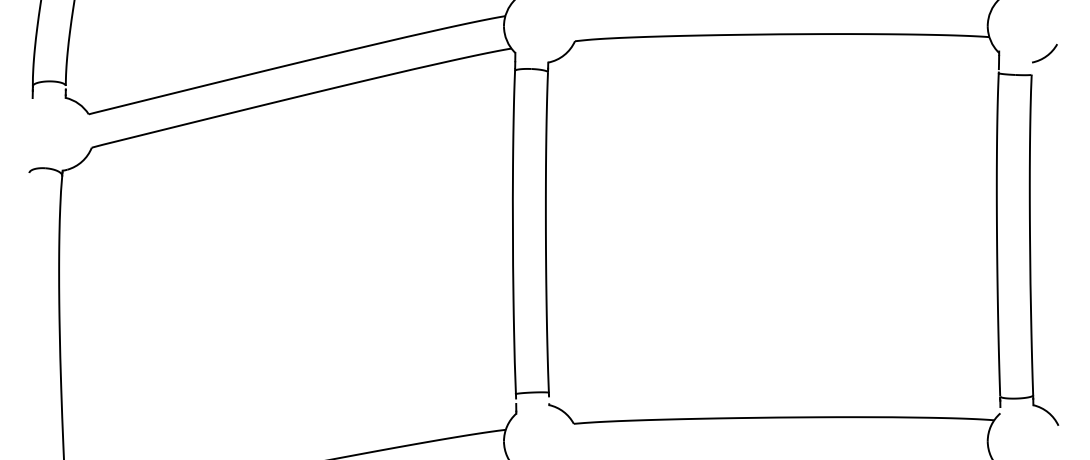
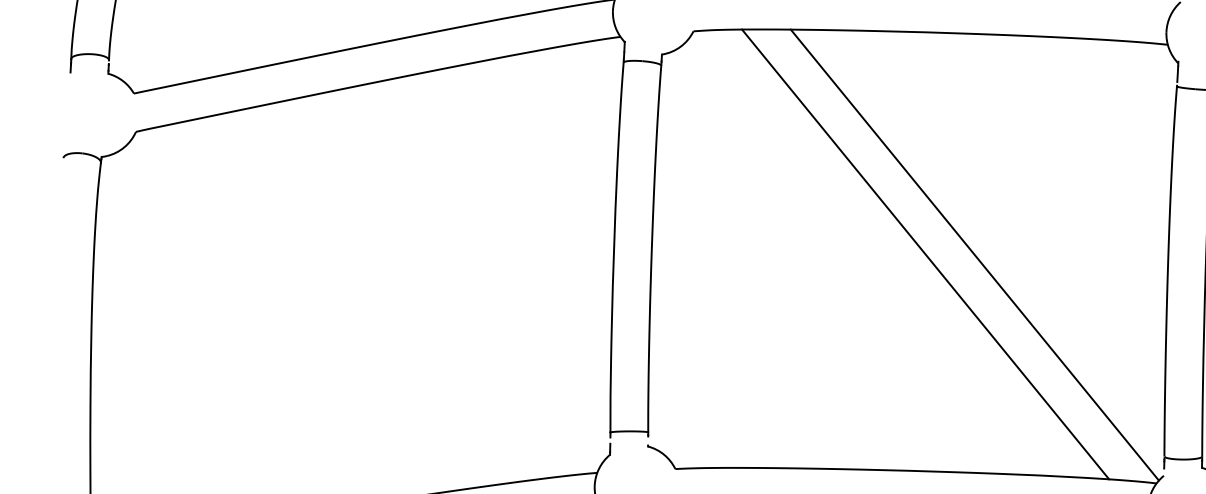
line: (827, 226) -> (974, 254), added
line: (784, 228) -> (925, 254), added

